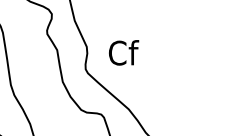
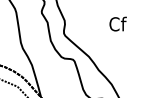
text: (122, 51) -> (117, 23), moved

